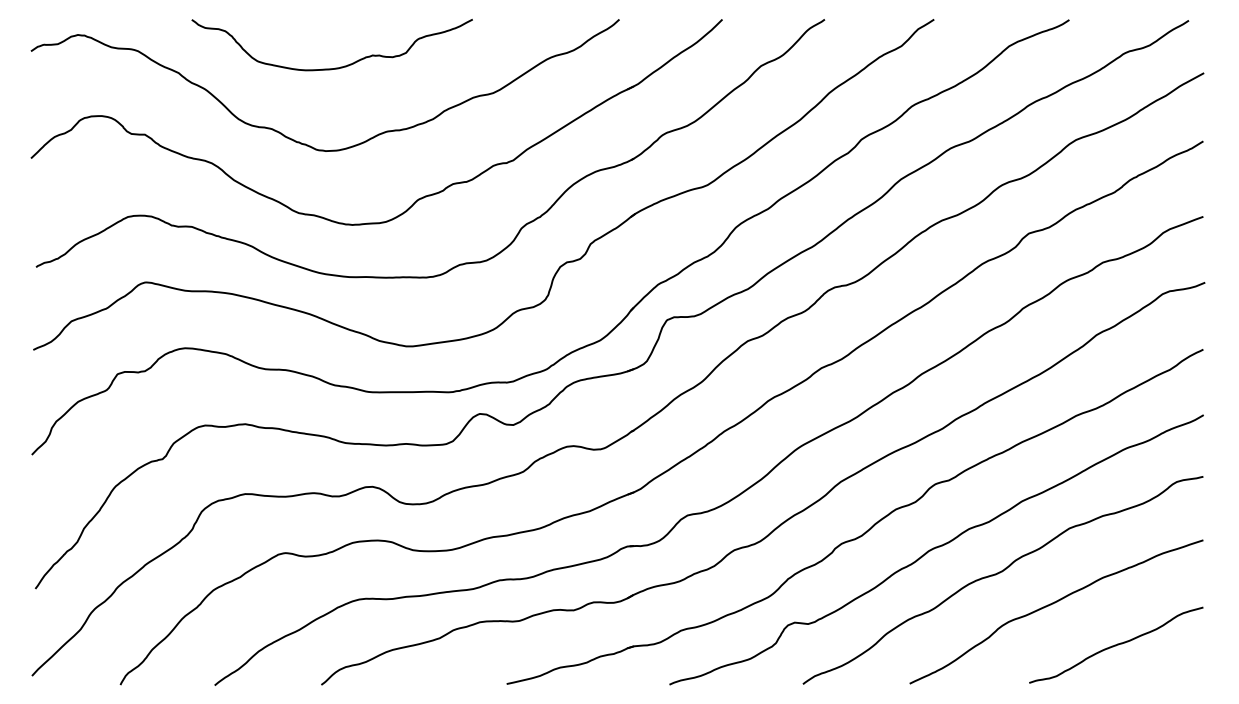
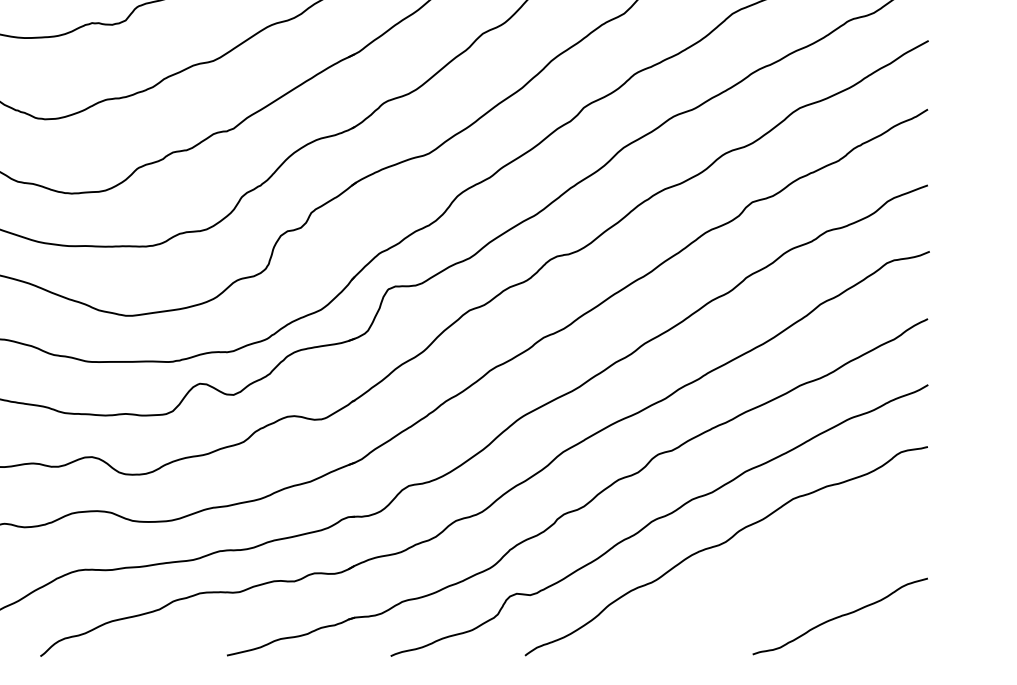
curve: (1053, 604) -> (777, 575), removed

